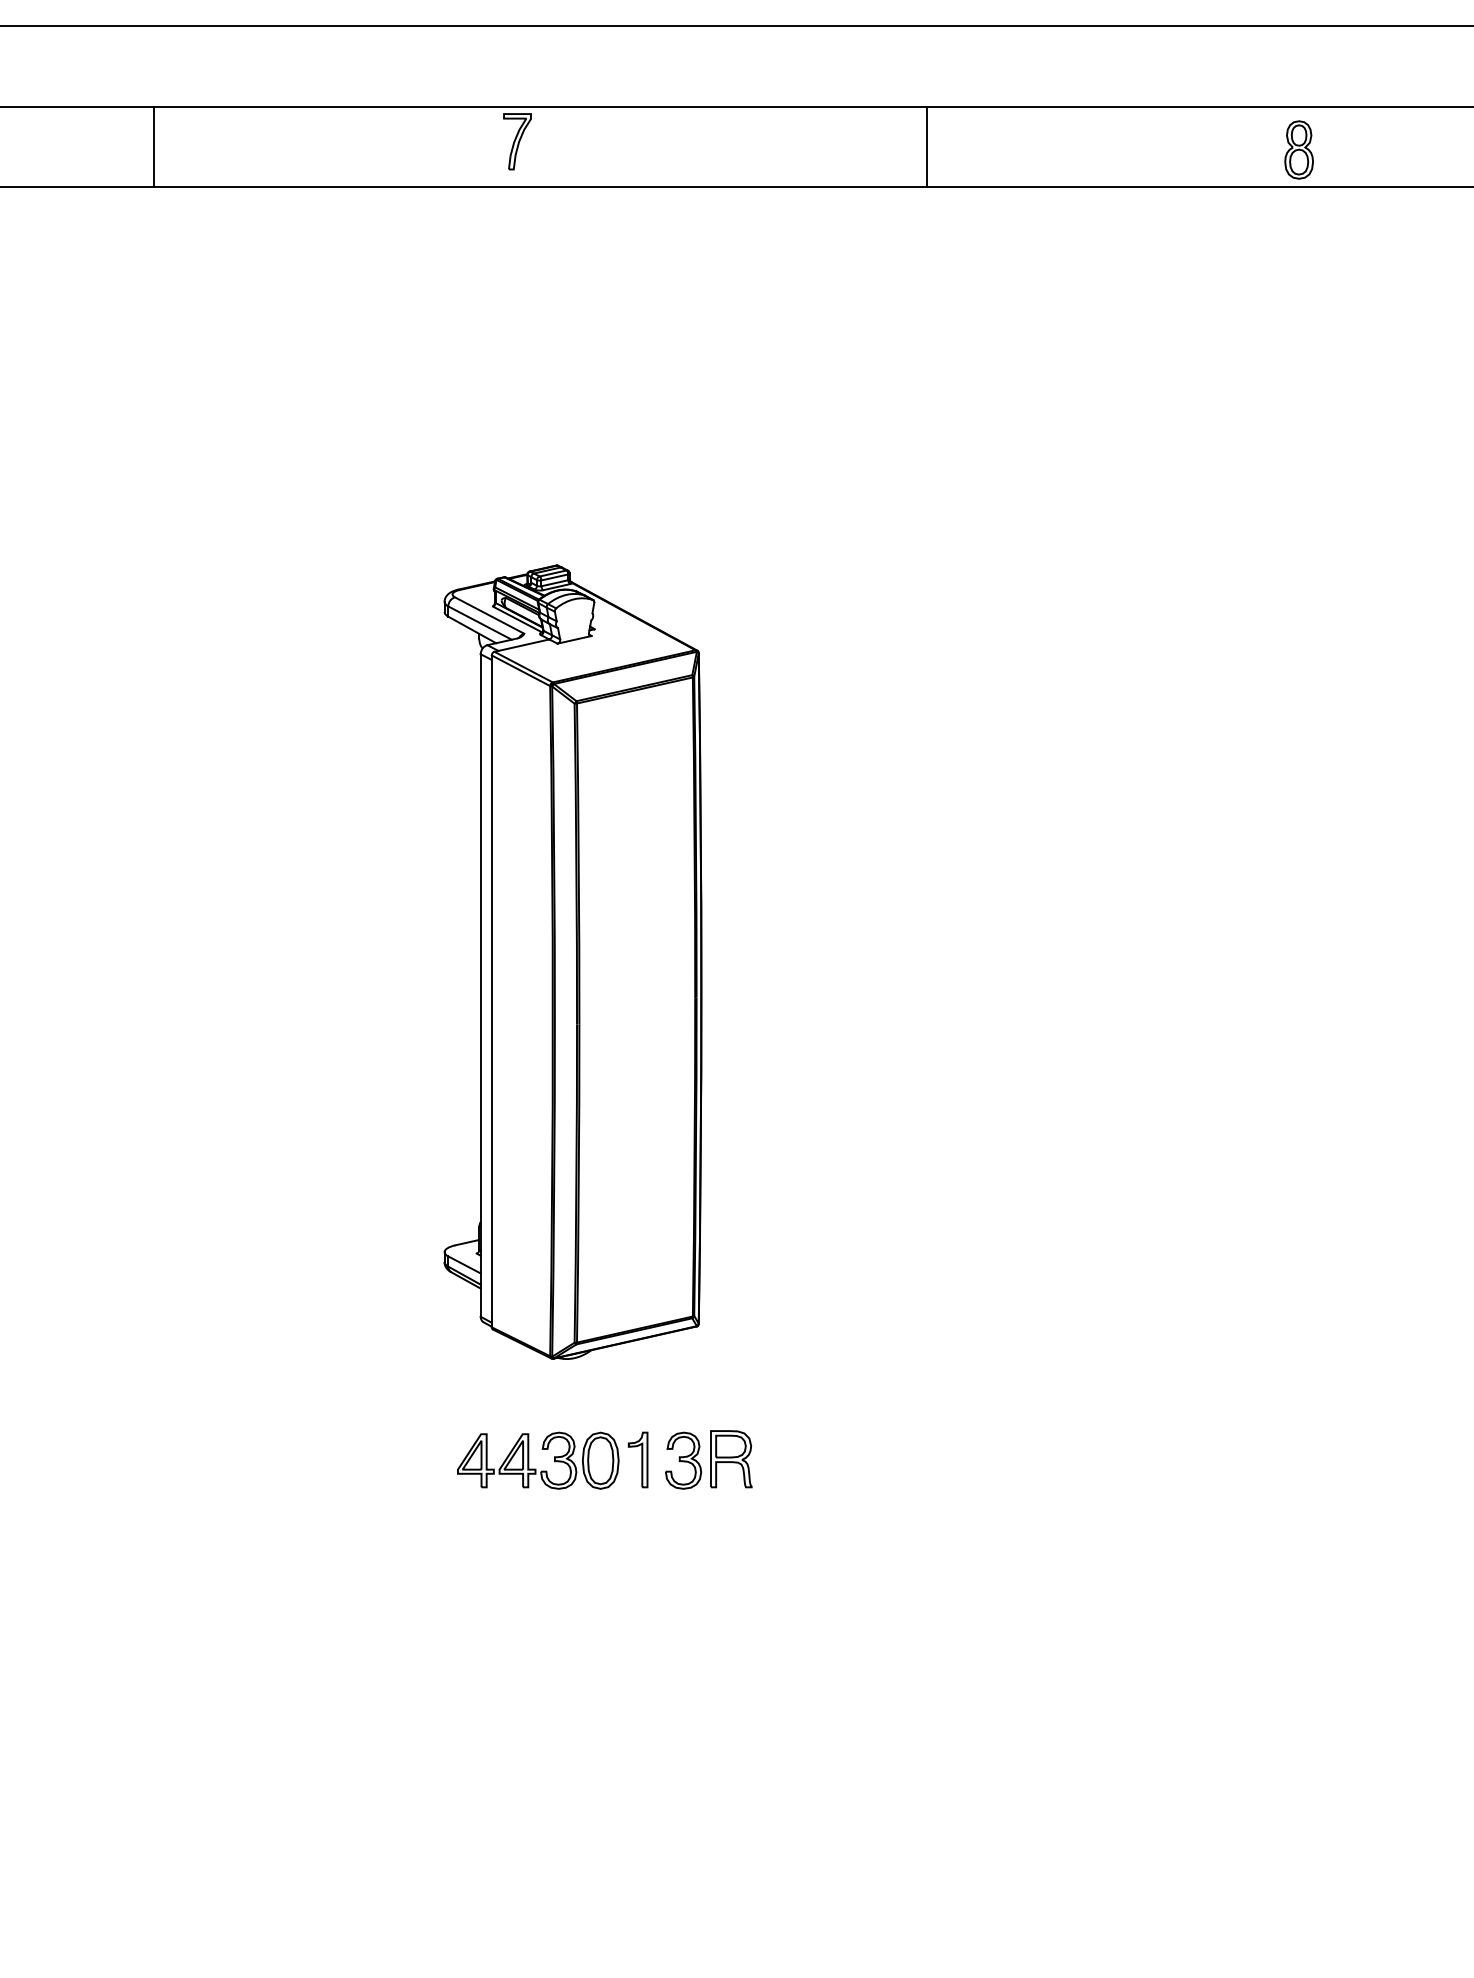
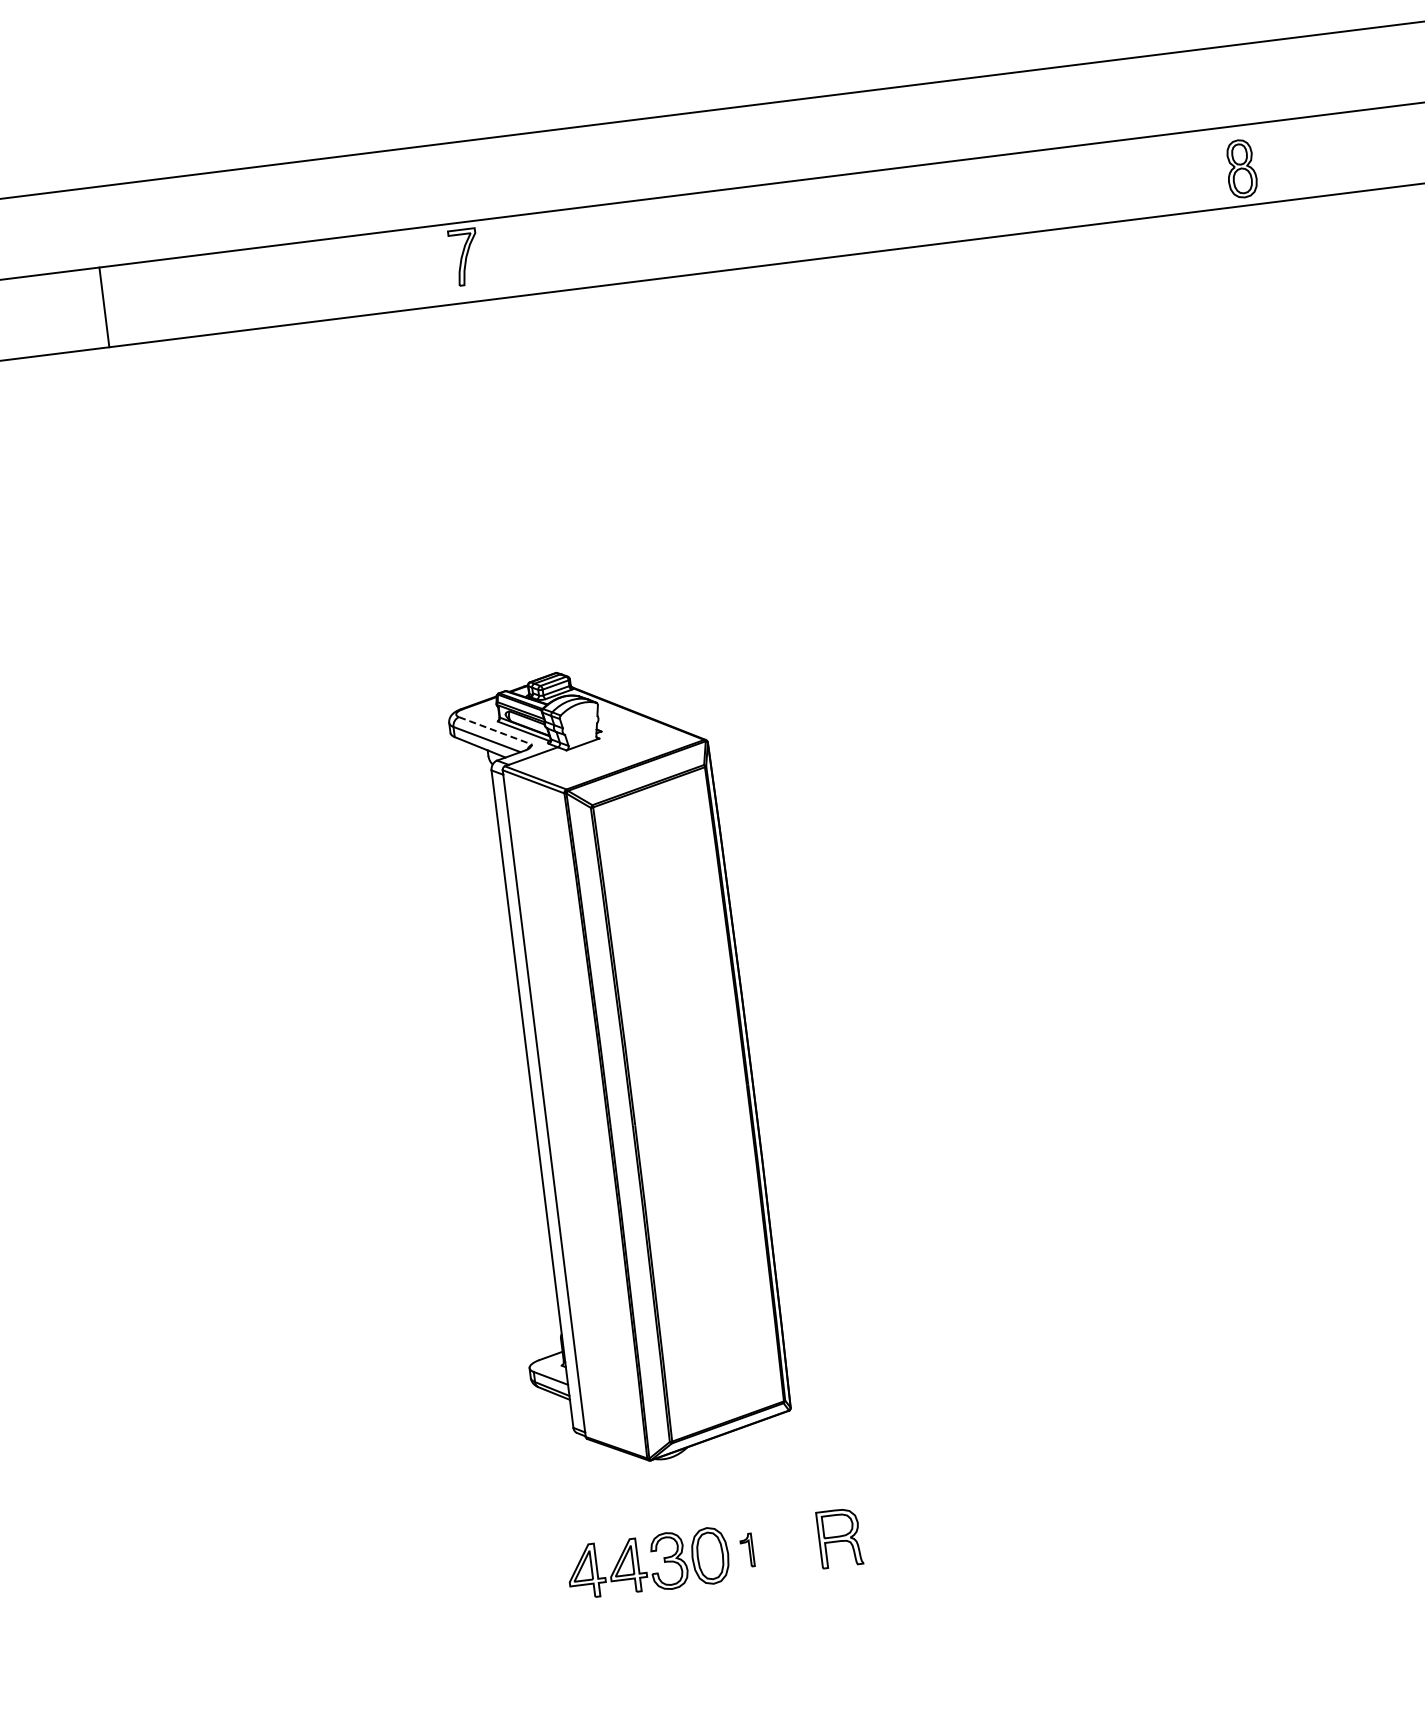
line: (926, 146) -> (871, 211), removed
line: (490, 615) -> (496, 730), solid -> dashed
part: (637, 1459) -> (746, 1550), size x0.6
part: (683, 1460) -> (792, 1545), removed

